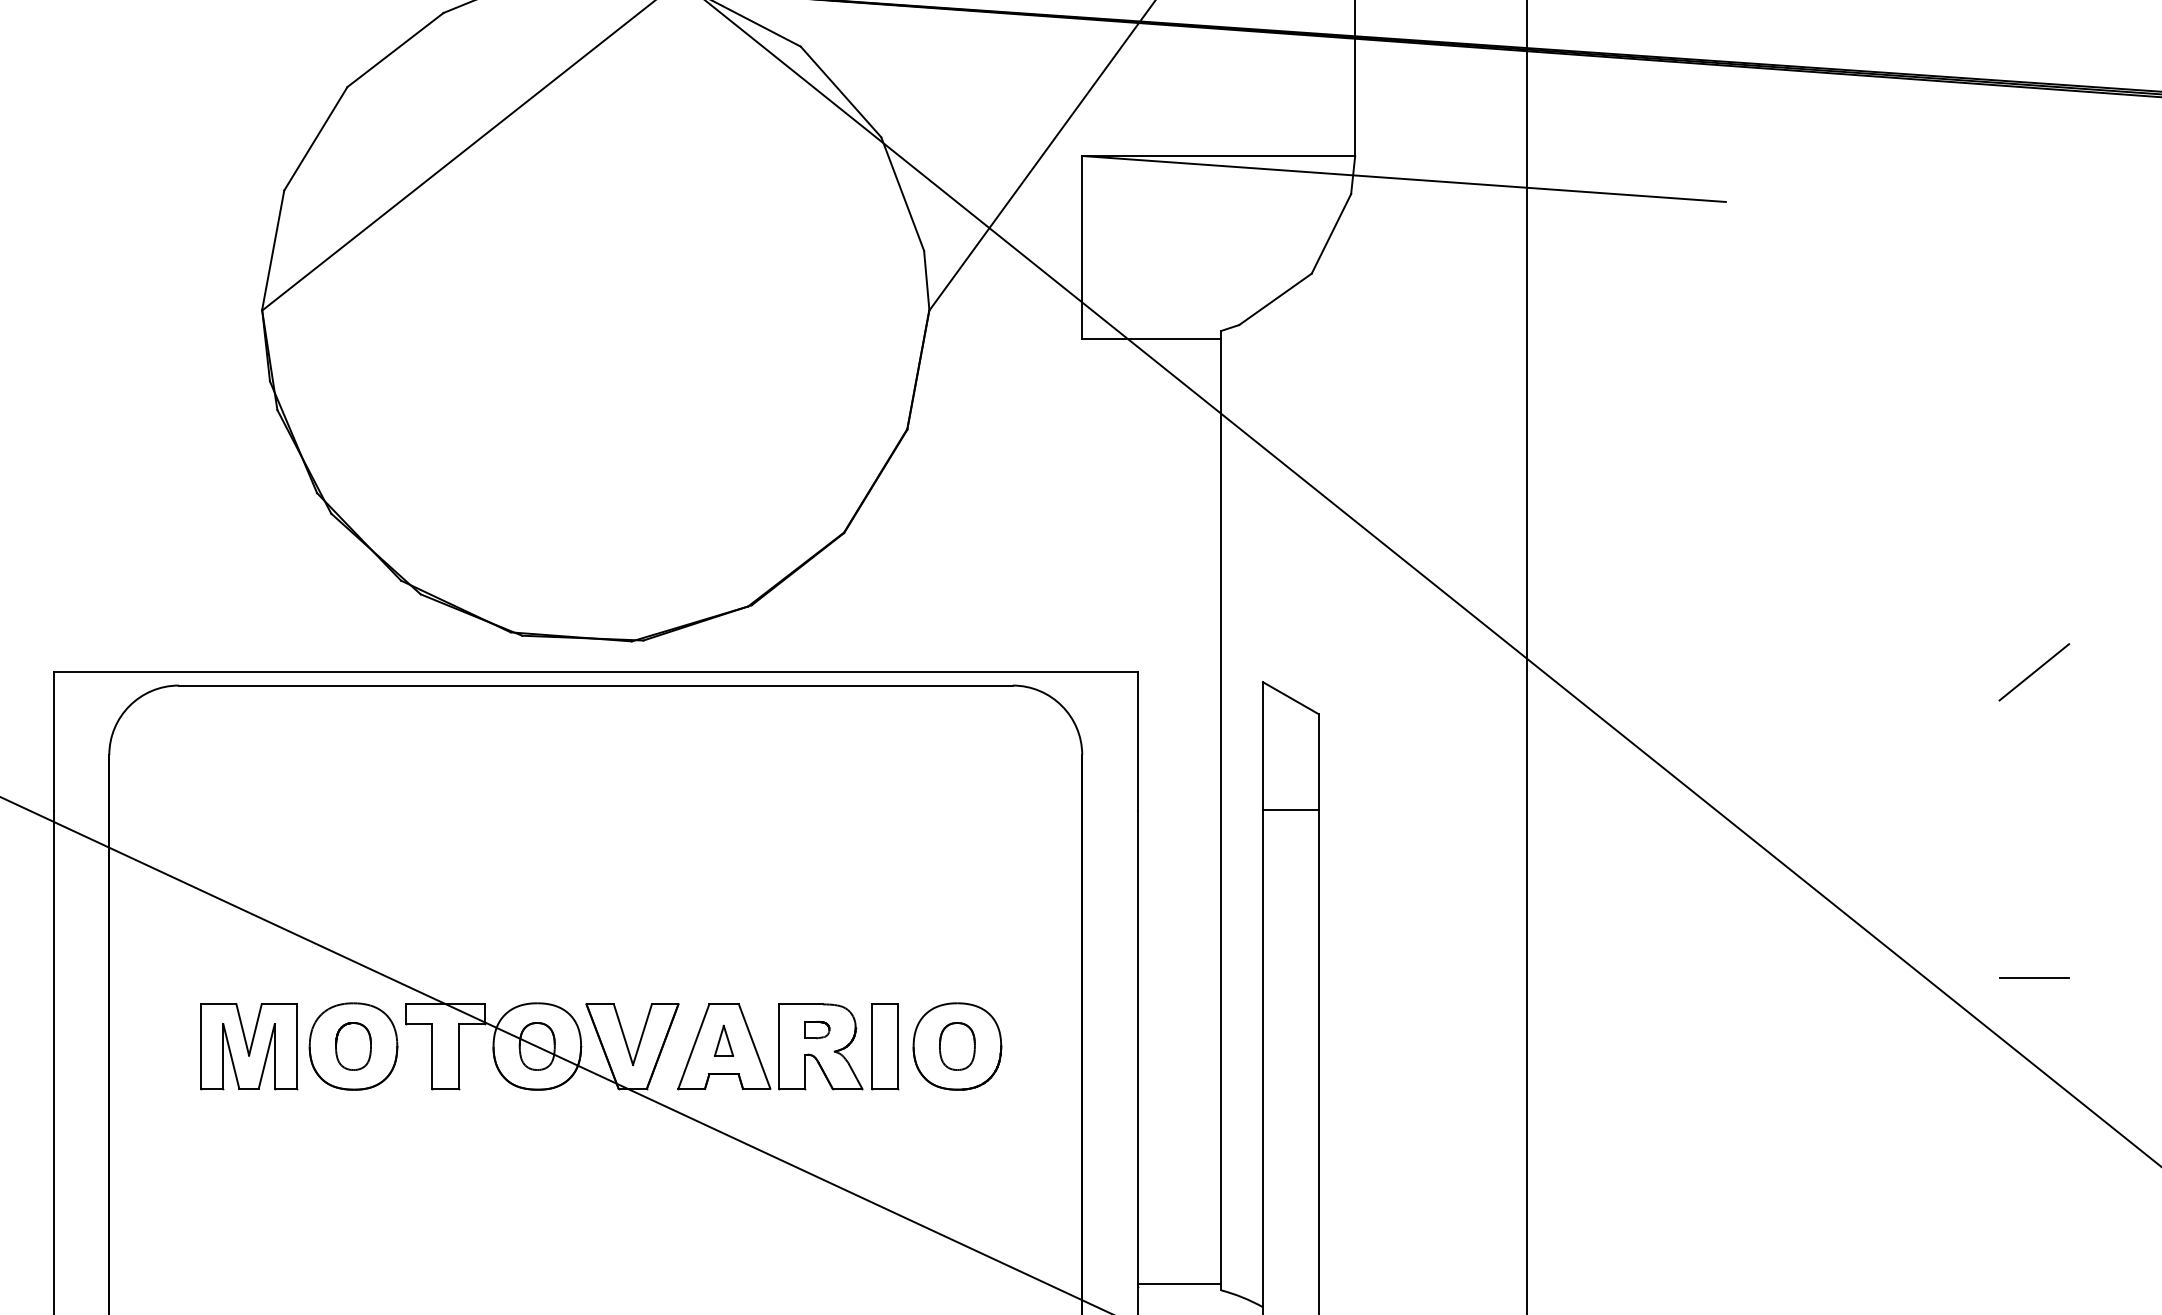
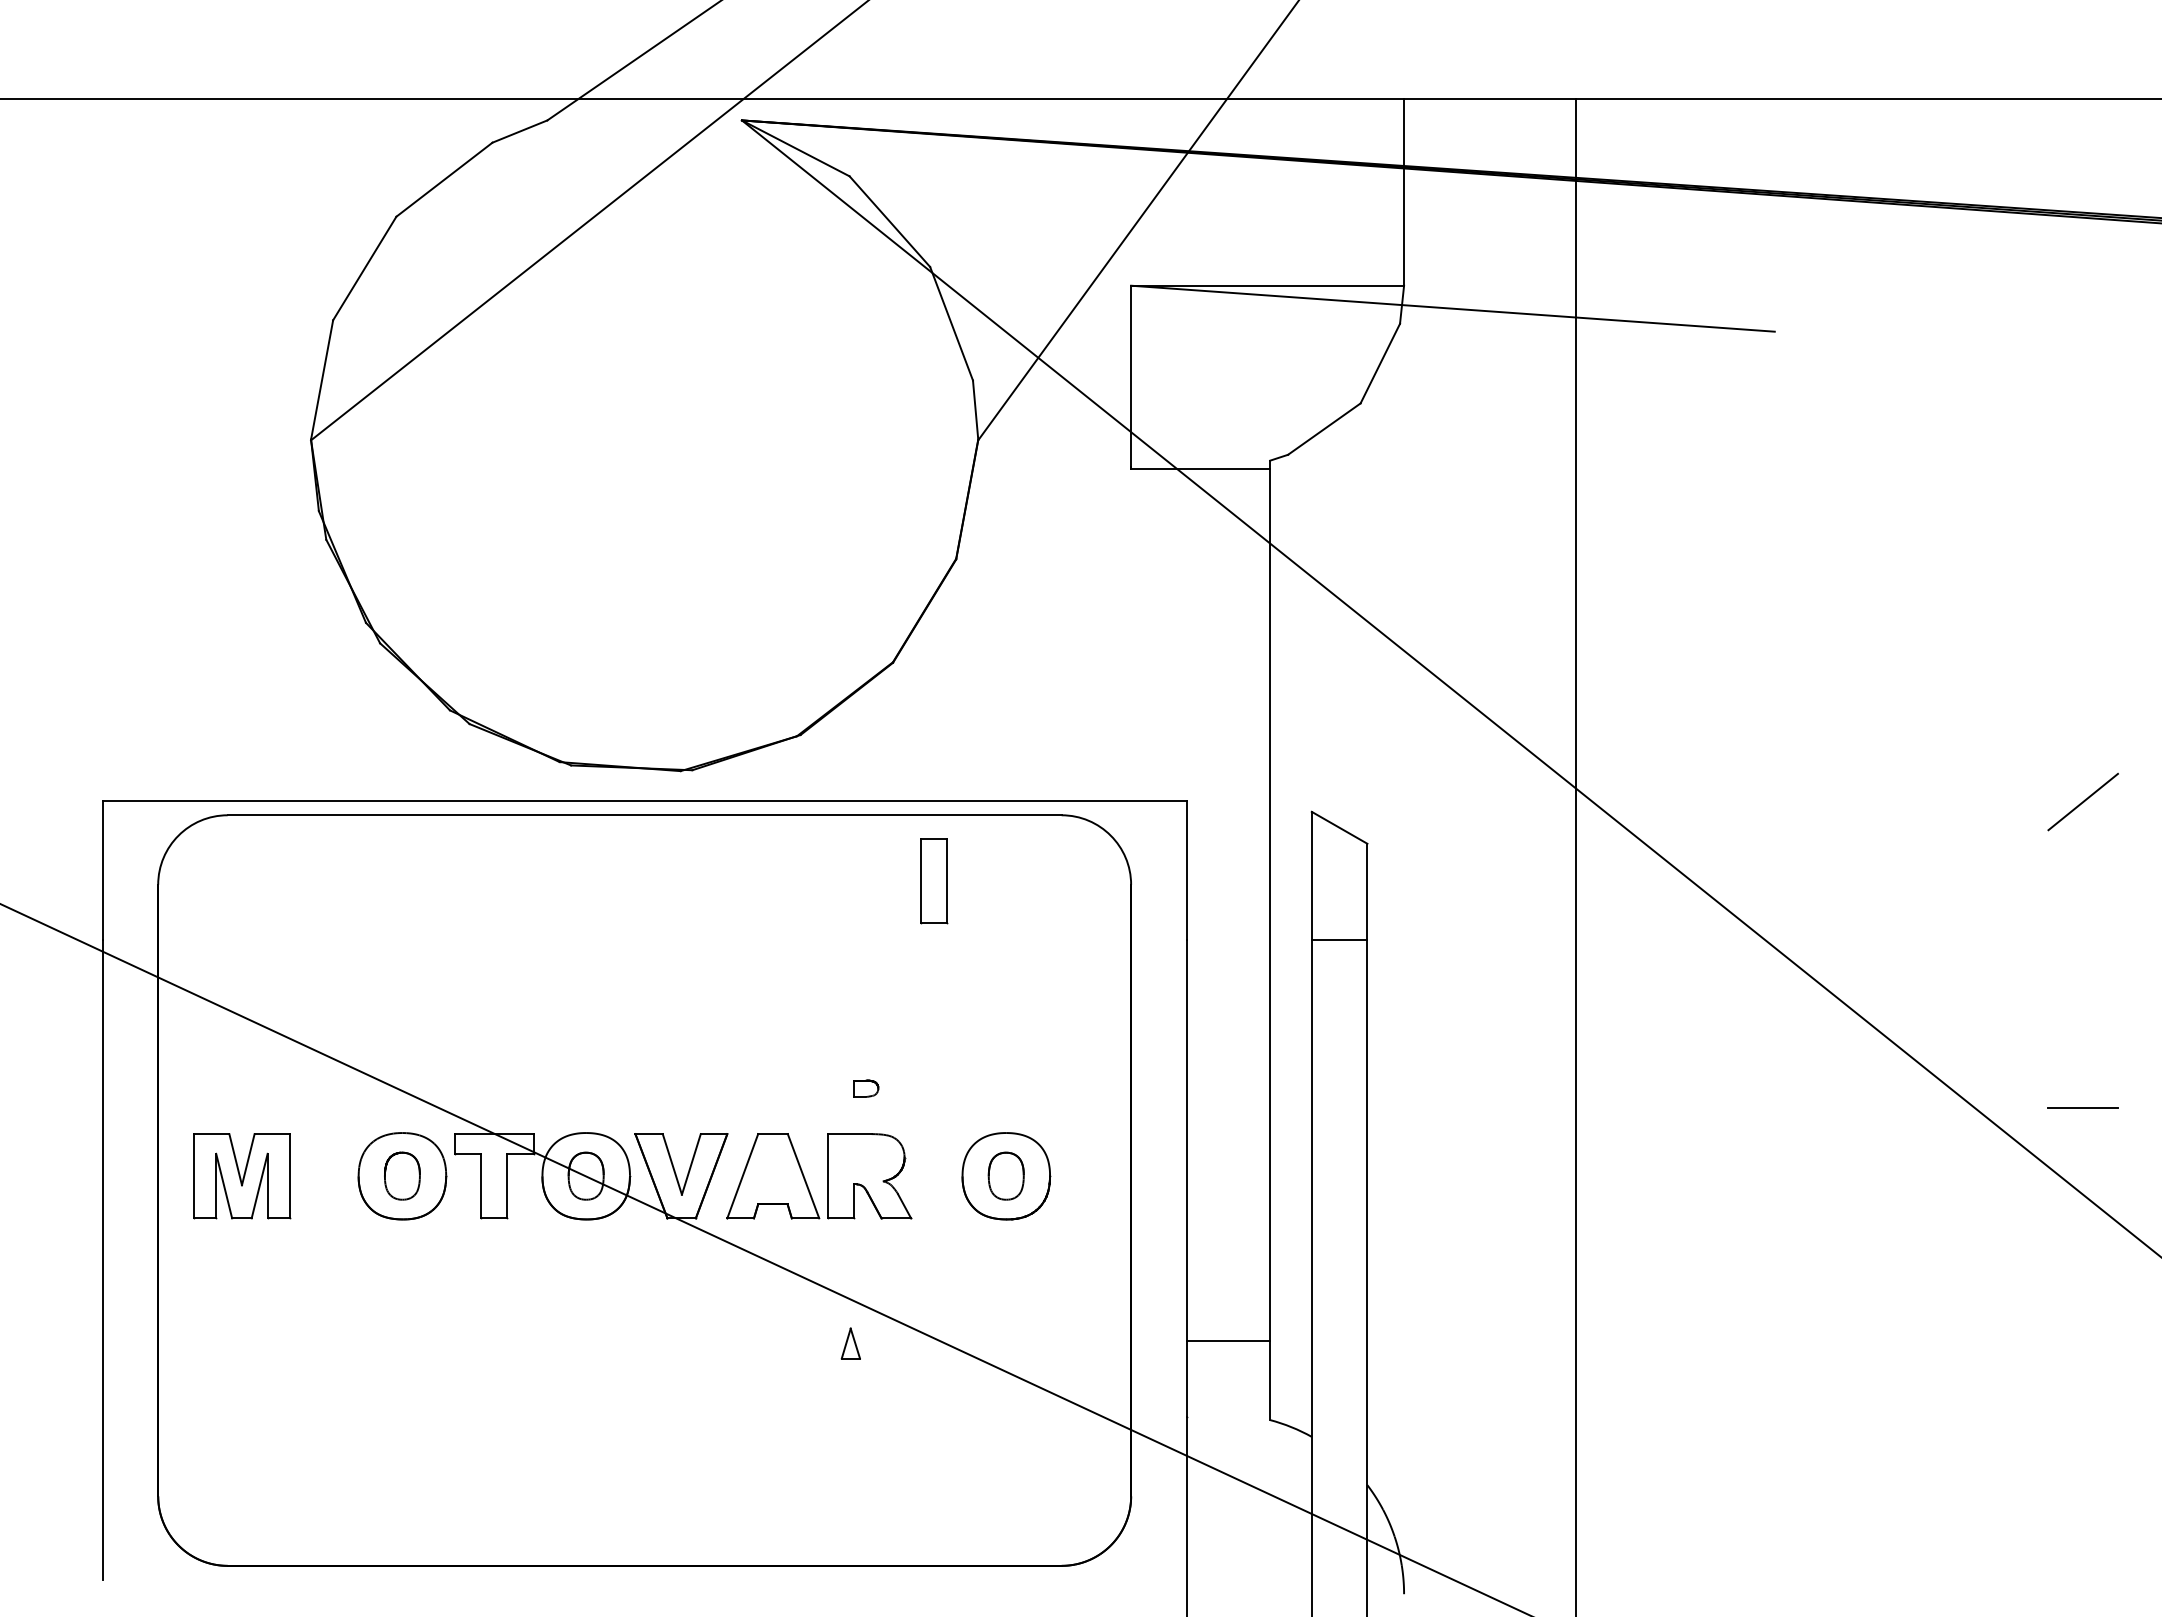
part: (817, 1029) -> (866, 1088), moved
part: (723, 1040) -> (850, 1343), moved
part: (249, 1046) -> (242, 1176), moved
part: (885, 1046) -> (934, 881), moved
line: (1179, 1284) -> (1228, 1341), moved

